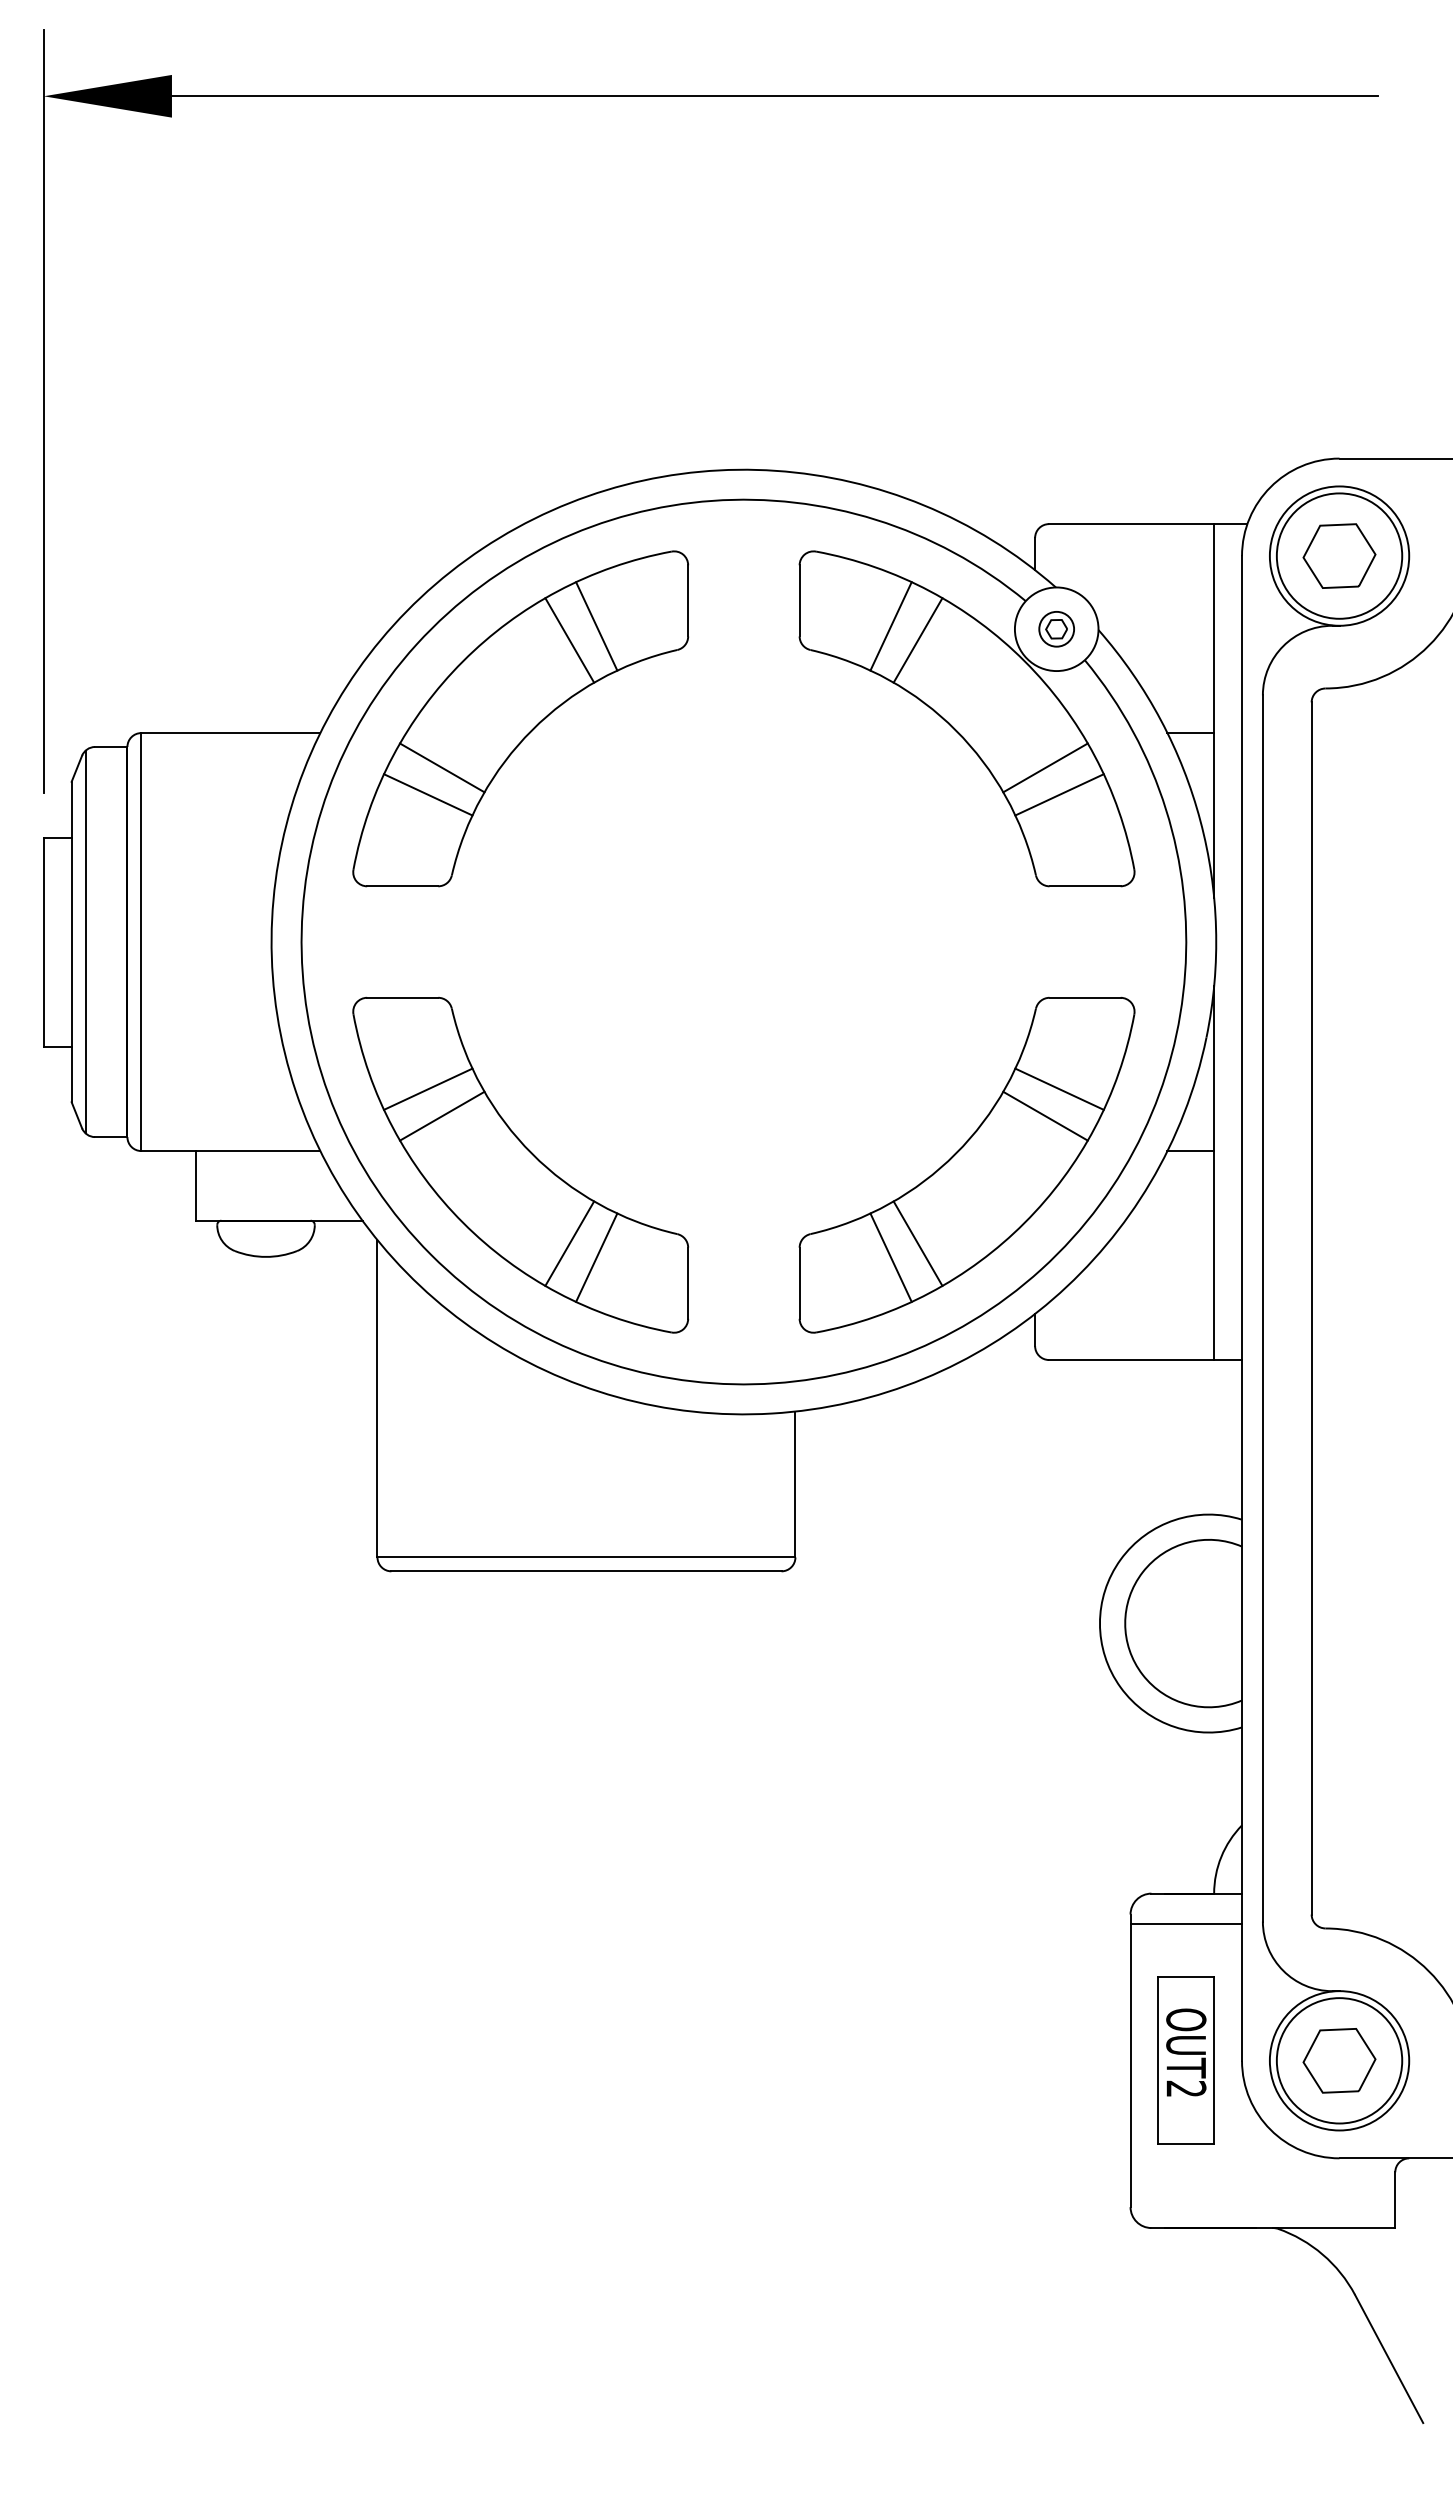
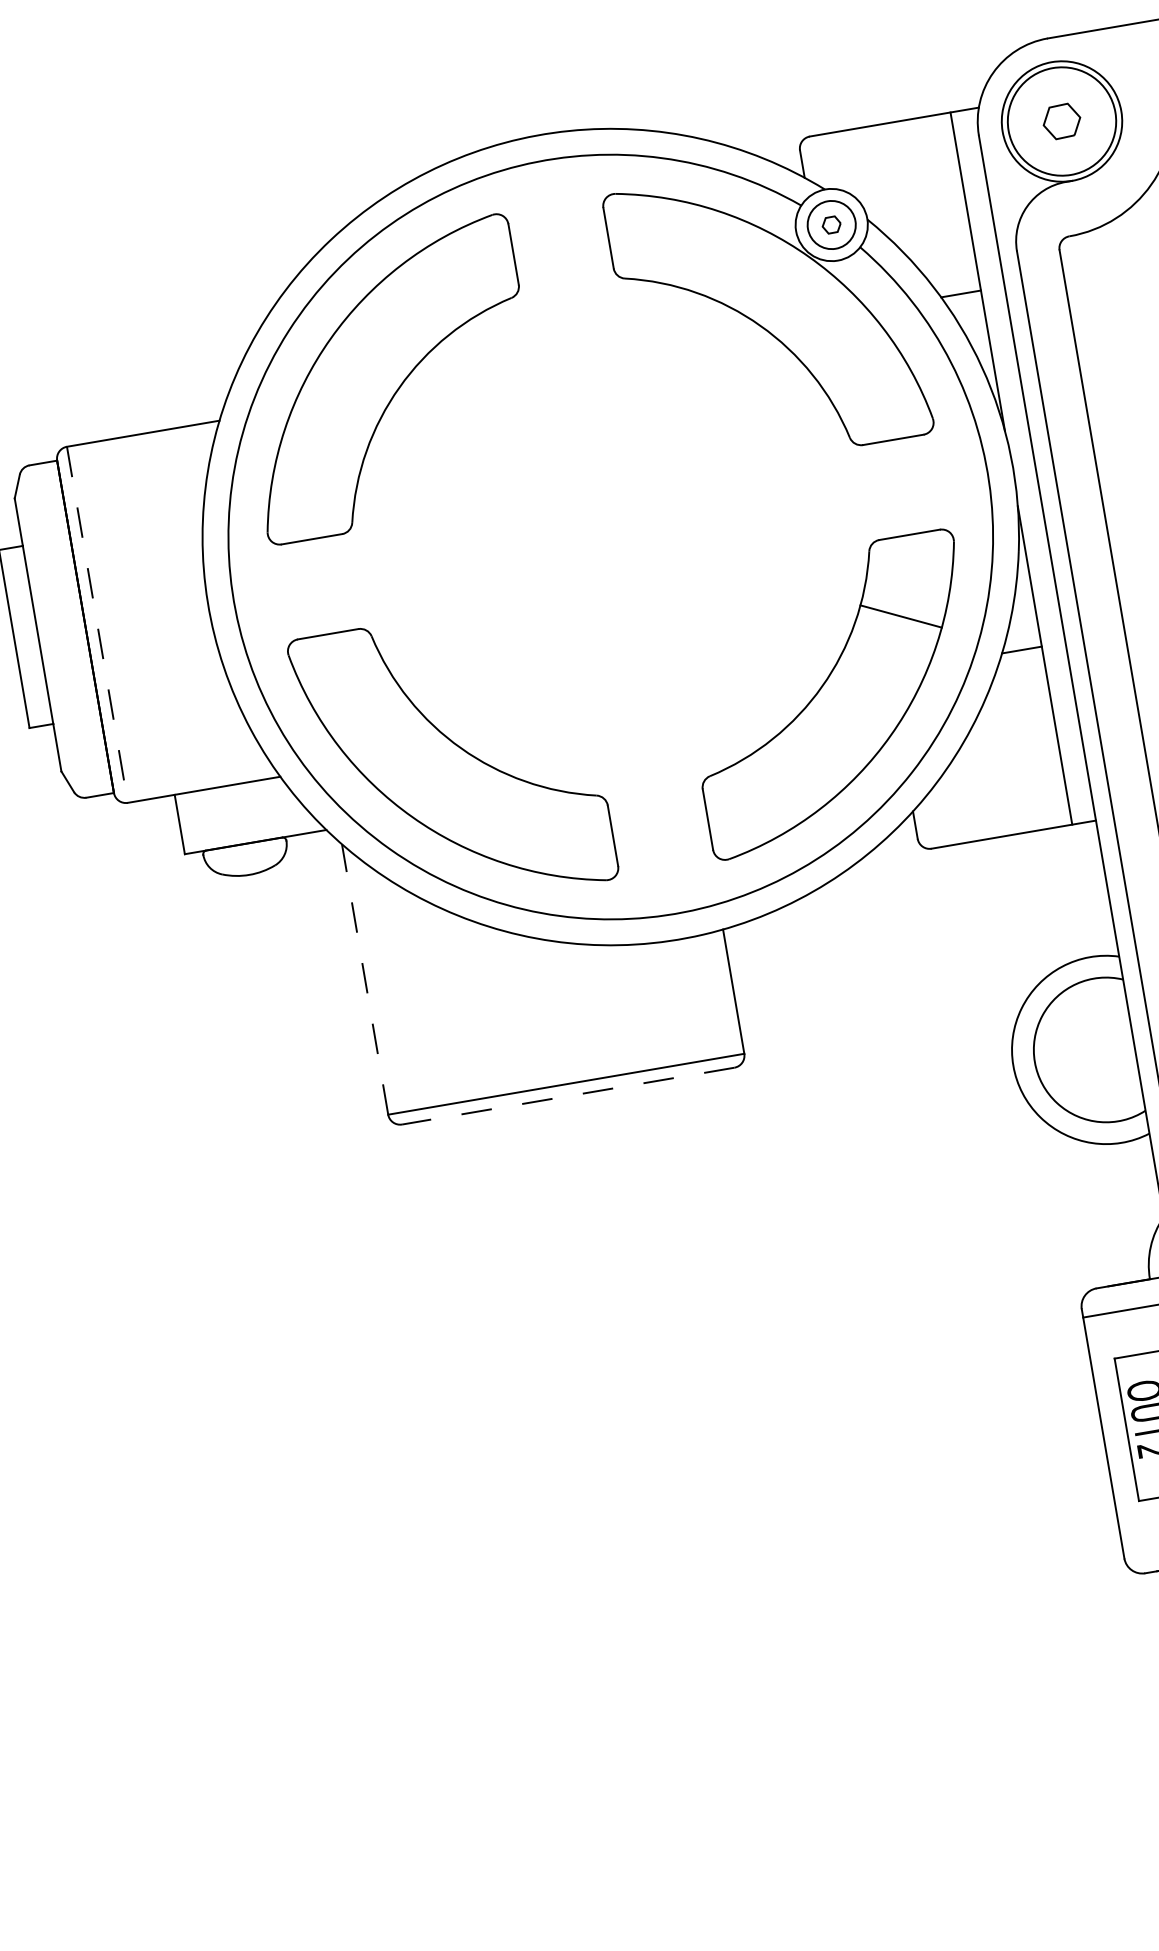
part: (1339, 555) -> (1061, 121), size x0.6
line: (596, 626) -> (439, 289), removed
line: (890, 626) -> (689, 246), removed
circle: (1056, 628) -> (831, 224), size x1.6
line: (569, 640) -> (418, 305), removed
line: (917, 640) -> (714, 254), removed
line: (442, 767) -> (328, 432), removed
line: (1045, 767) -> (842, 344), removed
line: (428, 794) -> (320, 457), removed
line: (1059, 794) -> (858, 365), removed
line: (85, 941) -> (49, 632), removed
line: (141, 942) -> (97, 625), solid -> dashed
line: (428, 1088) -> (363, 707), removed
line: (442, 1115) -> (379, 728), removed
line: (1045, 1115) -> (892, 640), removed
line: (569, 1243) -> (506, 819), removed
line: (917, 1243) -> (802, 768), removed
line: (596, 1257) -> (531, 827), removed
line: (890, 1257) -> (781, 784), removed
line: (377, 1398) -> (365, 979), solid -> dashed
line: (585, 1571) -> (567, 1096), solid -> dashed

